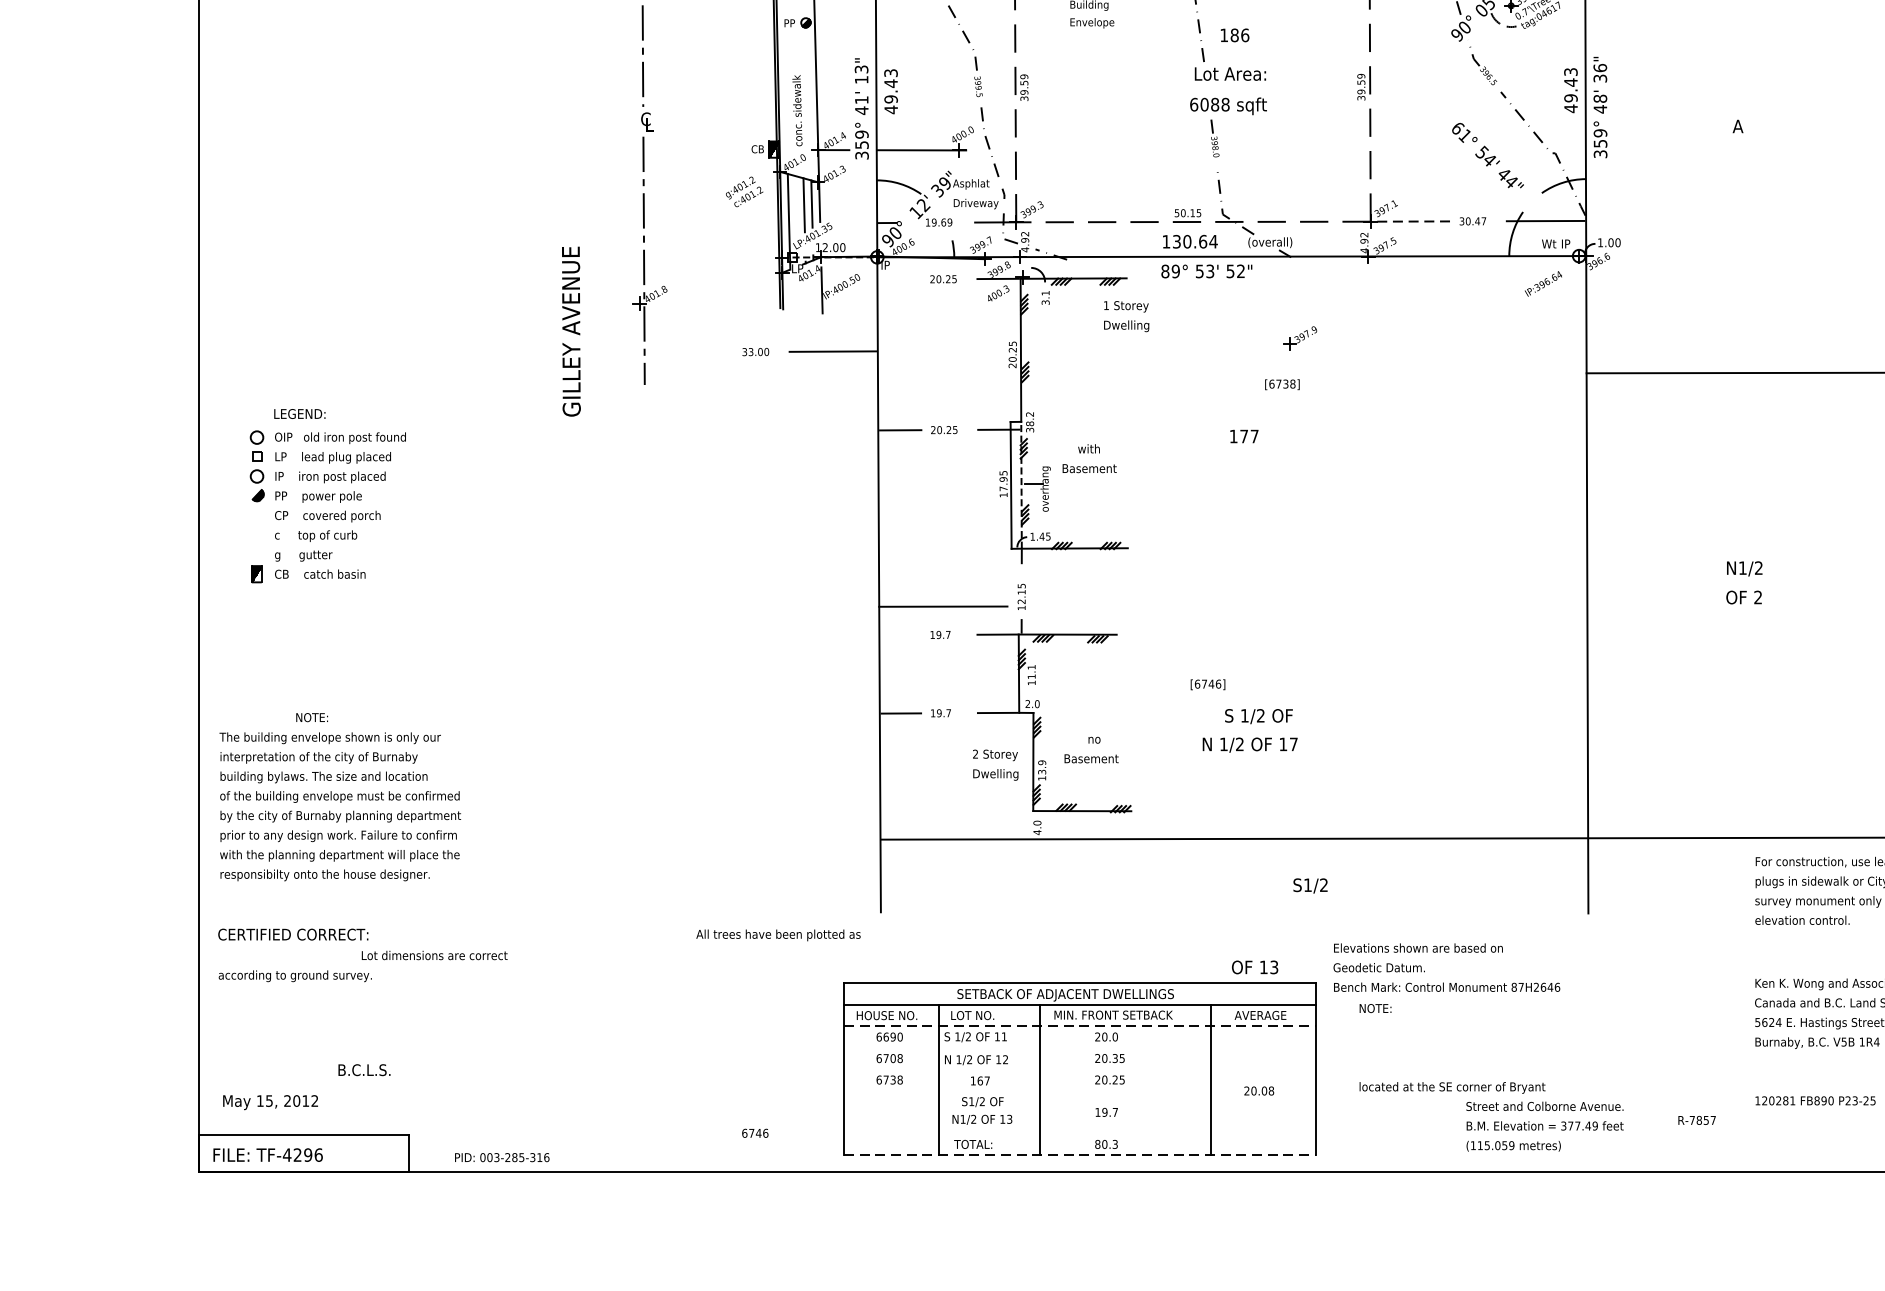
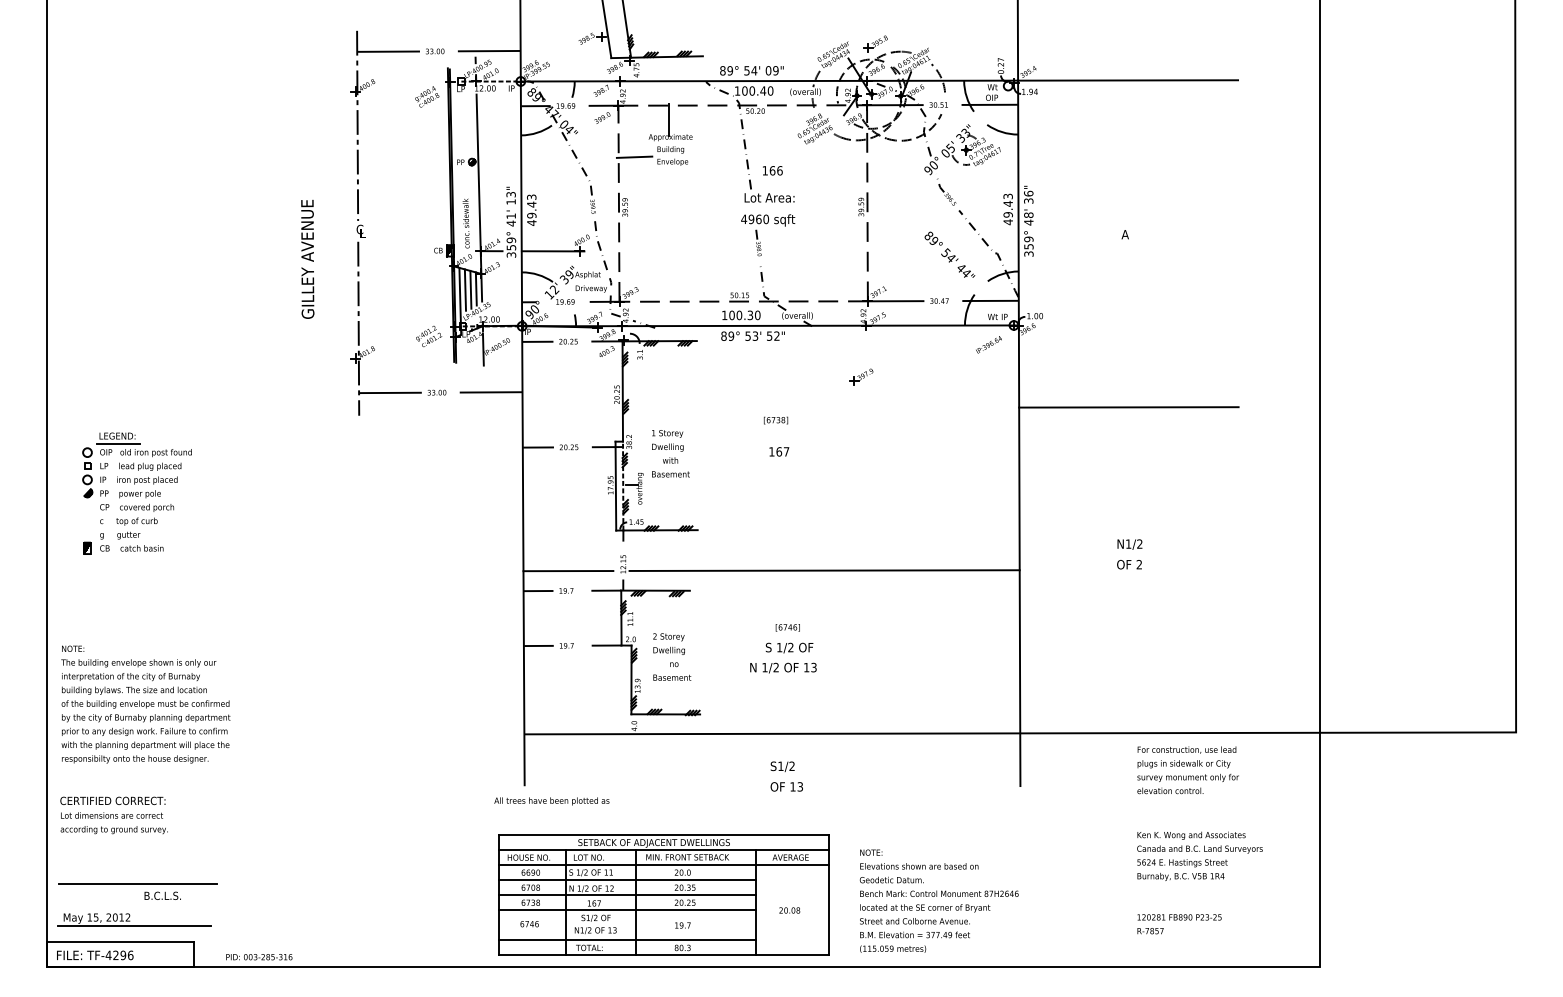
line: (1037, 14) -> (634, 156), added
text: (1234, 34) -> (772, 170), 186 -> 166
text: (1210, 104) -> (755, 219), 6088 -> 4960
text: (1461, 132) -> (931, 238), 61° -> 89°
text: (745, 191) -> (429, 336), moved
line: (796, 204) -> (465, 289), added
line: (1410, 221) -> (895, 301), dashed -> solid
text: (1194, 241) -> (744, 315), 130.64 -> 100.30
line: (899, 279) -> (537, 341), added
text: (1126, 316) -> (667, 440), moved
text: (570, 331) -> (307, 259), moved
part: (1300, 337) -> (861, 376), moved
line: (689, 351) -> (390, 392), added
text: (1281, 384) -> (775, 420), moved
line: (301, 425) -> (118, 444), added
text: (1244, 435) -> (779, 451), 177 -> 167
line: (1308, 605) -> (824, 570), added
line: (900, 635) -> (538, 591), added
text: (1207, 684) -> (787, 627), moved
text: (312, 717) -> (73, 648), moved
text: (1293, 744) -> (813, 667), 17 -> 13
text: (994, 764) -> (668, 643), moved
text: (1310, 885) -> (782, 766), moved
text: (777, 935) -> (551, 801), moved
text: (433, 955) -> (111, 815), moved
text: (1254, 966) -> (786, 786), moved
text: (1445, 966) -> (938, 879), moved
line: (1080, 1026) -> (664, 865), dashed -> solid
line: (1027, 1048) -> (627, 880), added
line: (328, 1052) -> (137, 883), added
line: (1027, 1069) -> (627, 895), added
line: (1027, 1091) -> (627, 910), added
line: (324, 1113) -> (134, 926), added
text: (1696, 1120) -> (1150, 931), moved
text: (1544, 1126) -> (914, 935), moved
text: (755, 1133) -> (529, 924), moved
line: (1027, 1133) -> (627, 940), added
line: (1080, 1155) -> (664, 955), dashed -> solid

